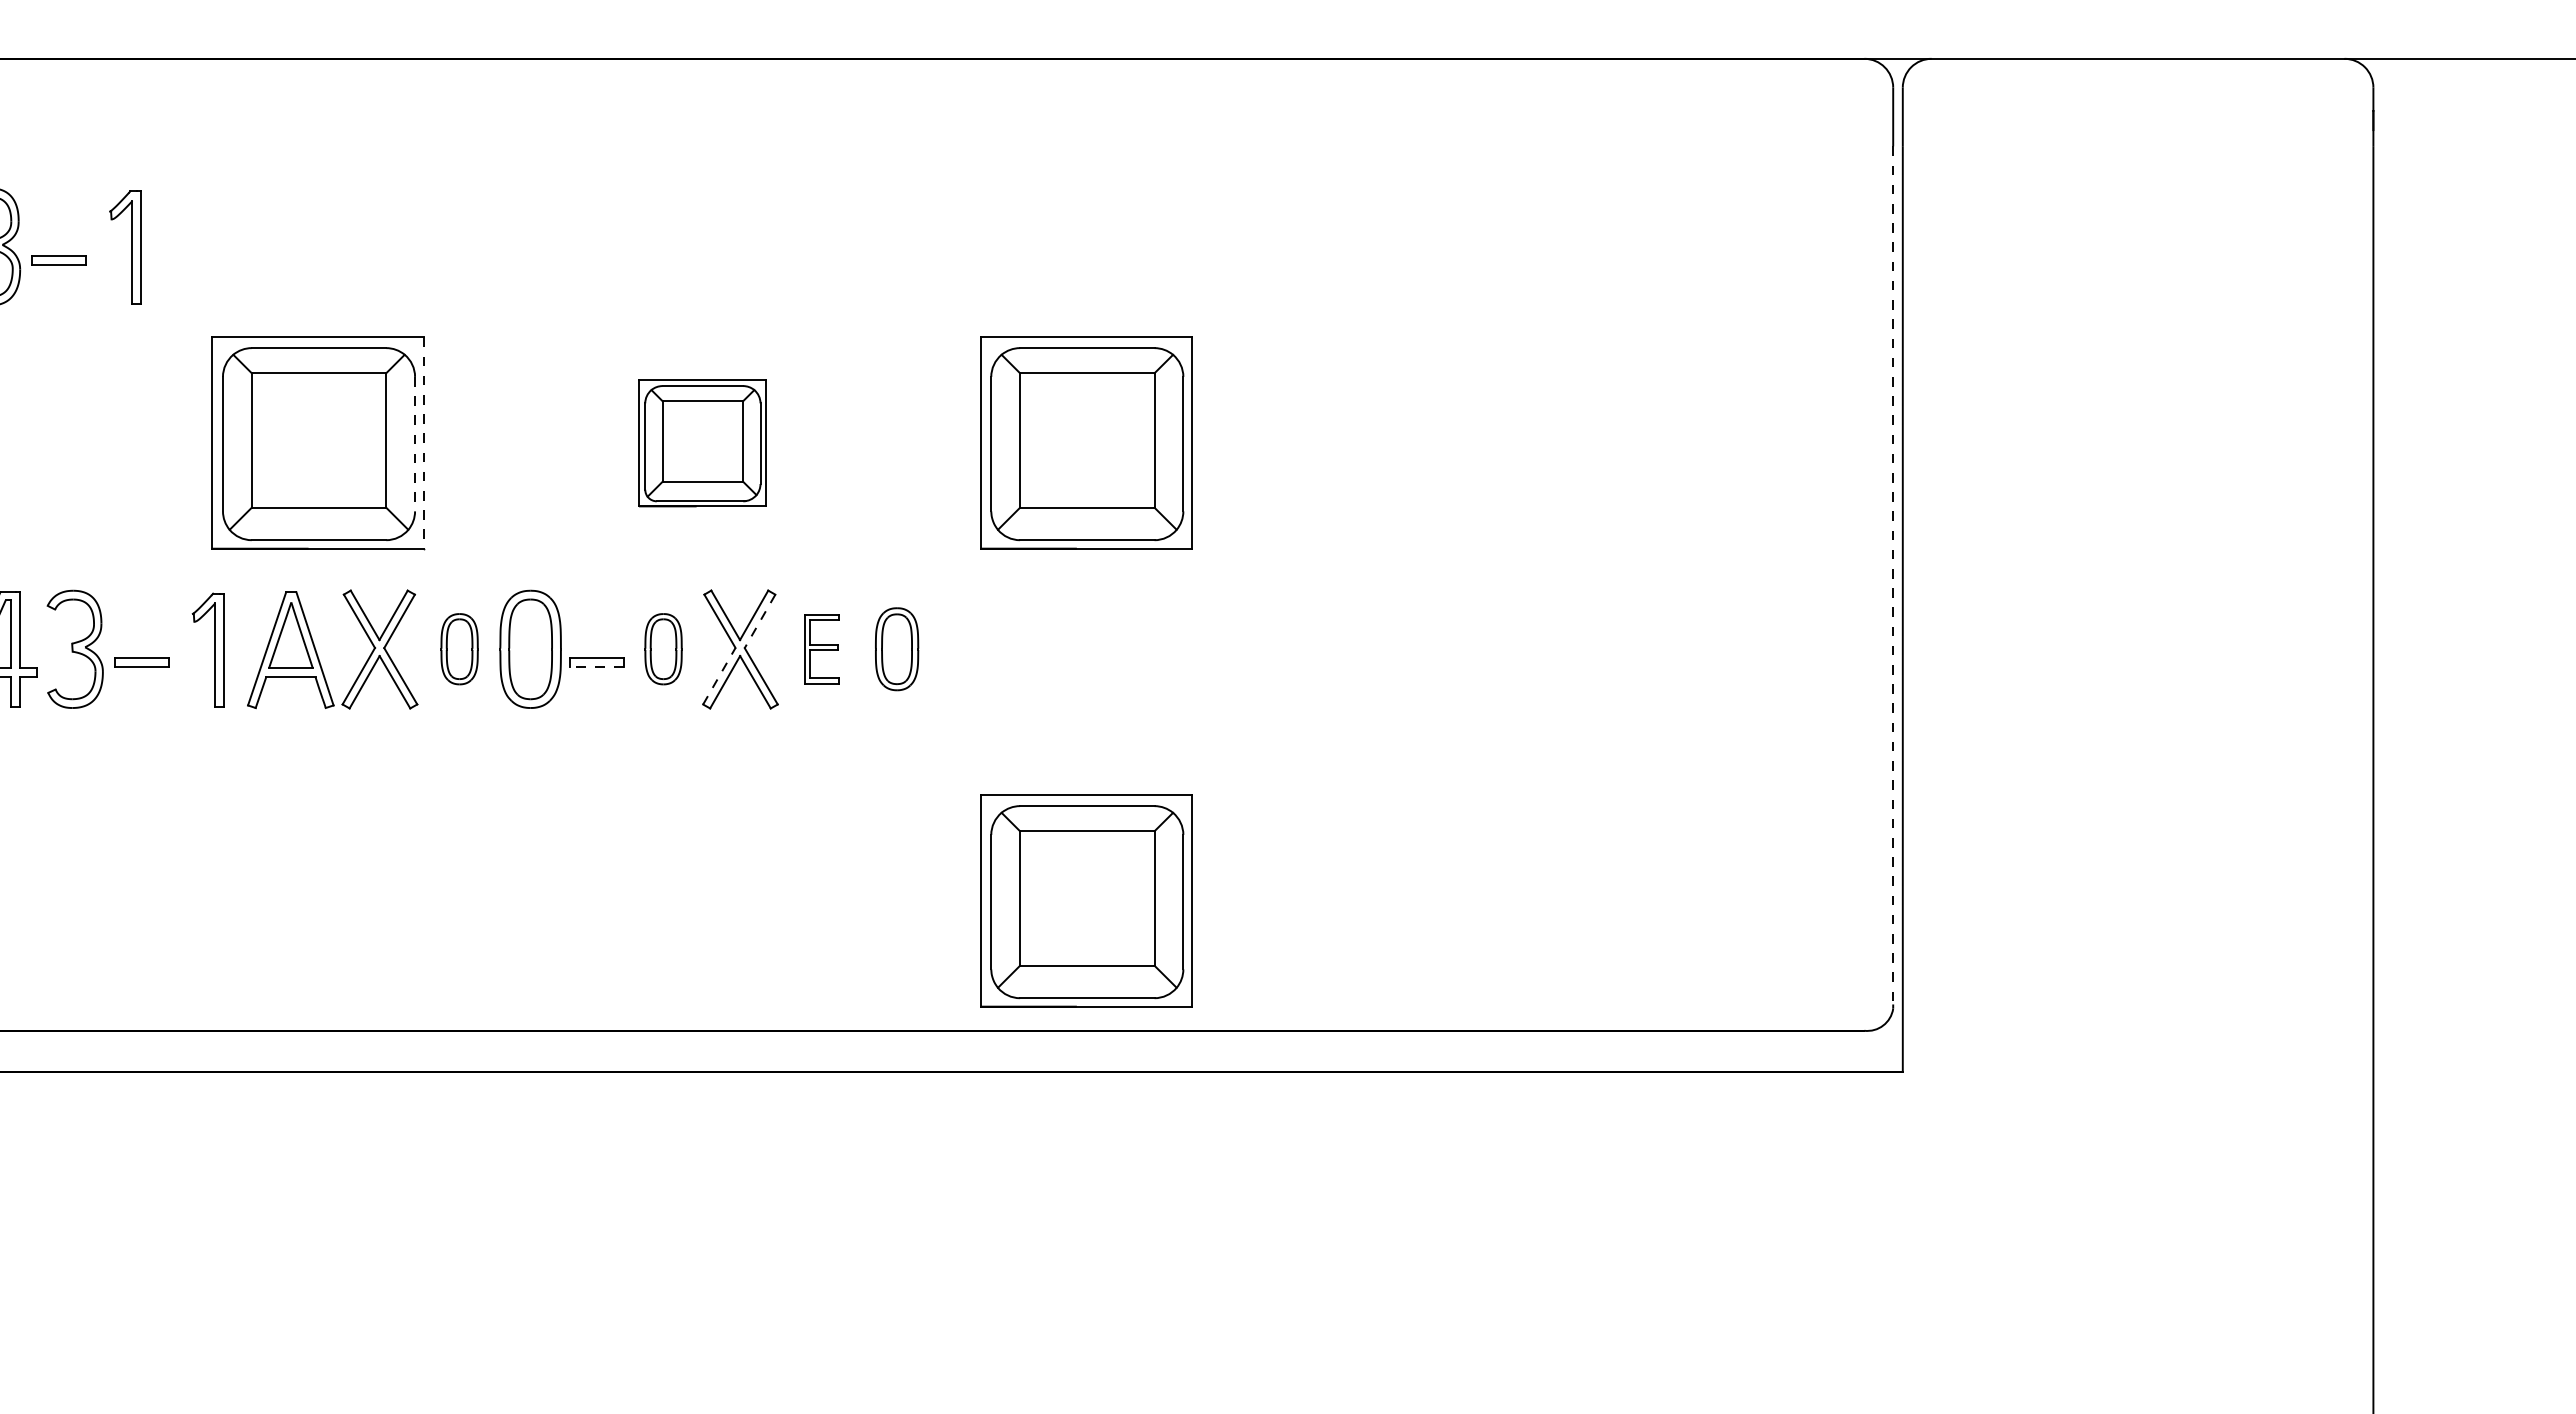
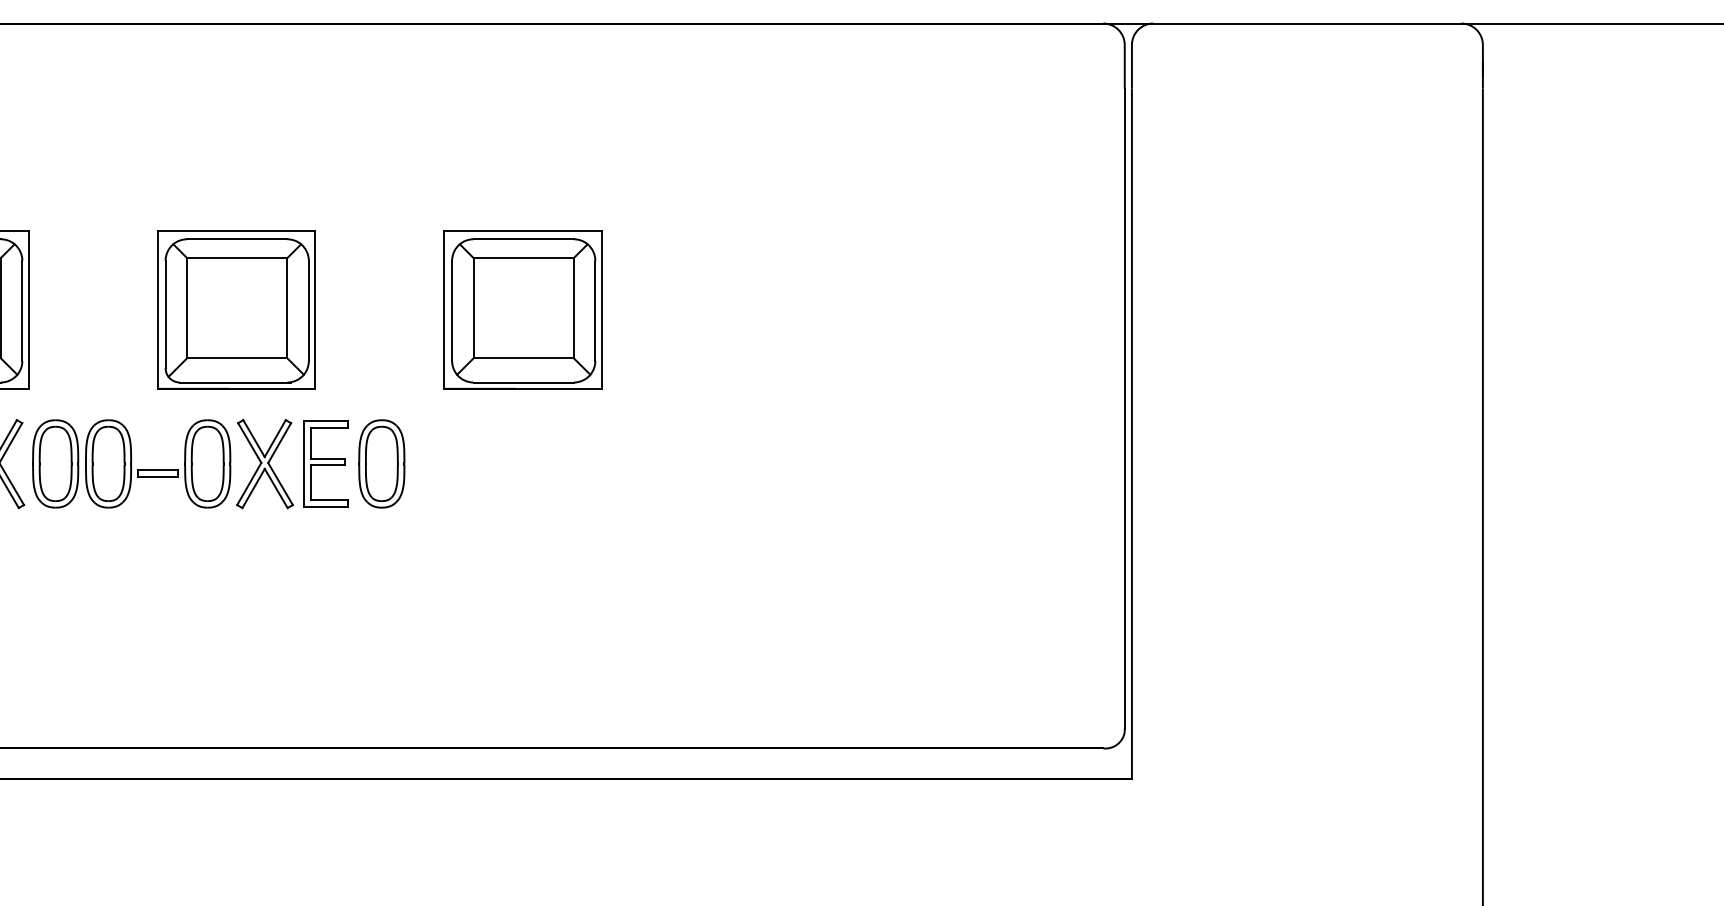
part: (702, 442) -> (236, 309), size x1.67
line: (423, 443) -> (28, 310), dashed -> solid
line: (415, 444) -> (22, 311), dashed -> solid
line: (1893, 575) -> (1124, 408), dashed -> solid
line: (760, 621) -> (279, 443), dashed -> solid
part: (459, 648) -> (55, 463), size x1.67
part: (663, 648) -> (207, 463), size x1.67
part: (896, 648) -> (381, 463), size x1.43
part: (821, 649) -> (325, 464), size x1.67
line: (596, 666) -> (157, 476), dashed -> solid
line: (719, 676) -> (249, 484), dashed -> solid
part: (1086, 900) -> (523, 651), removed

